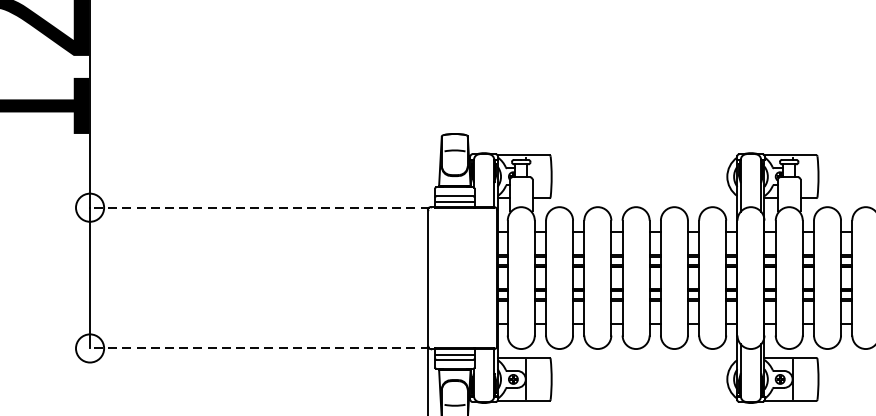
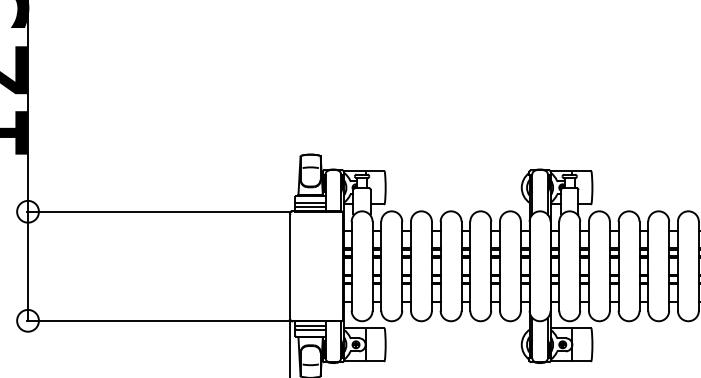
line: (259, 207) -> (159, 211), dashed -> solid
line: (259, 348) -> (159, 320), dashed -> solid

